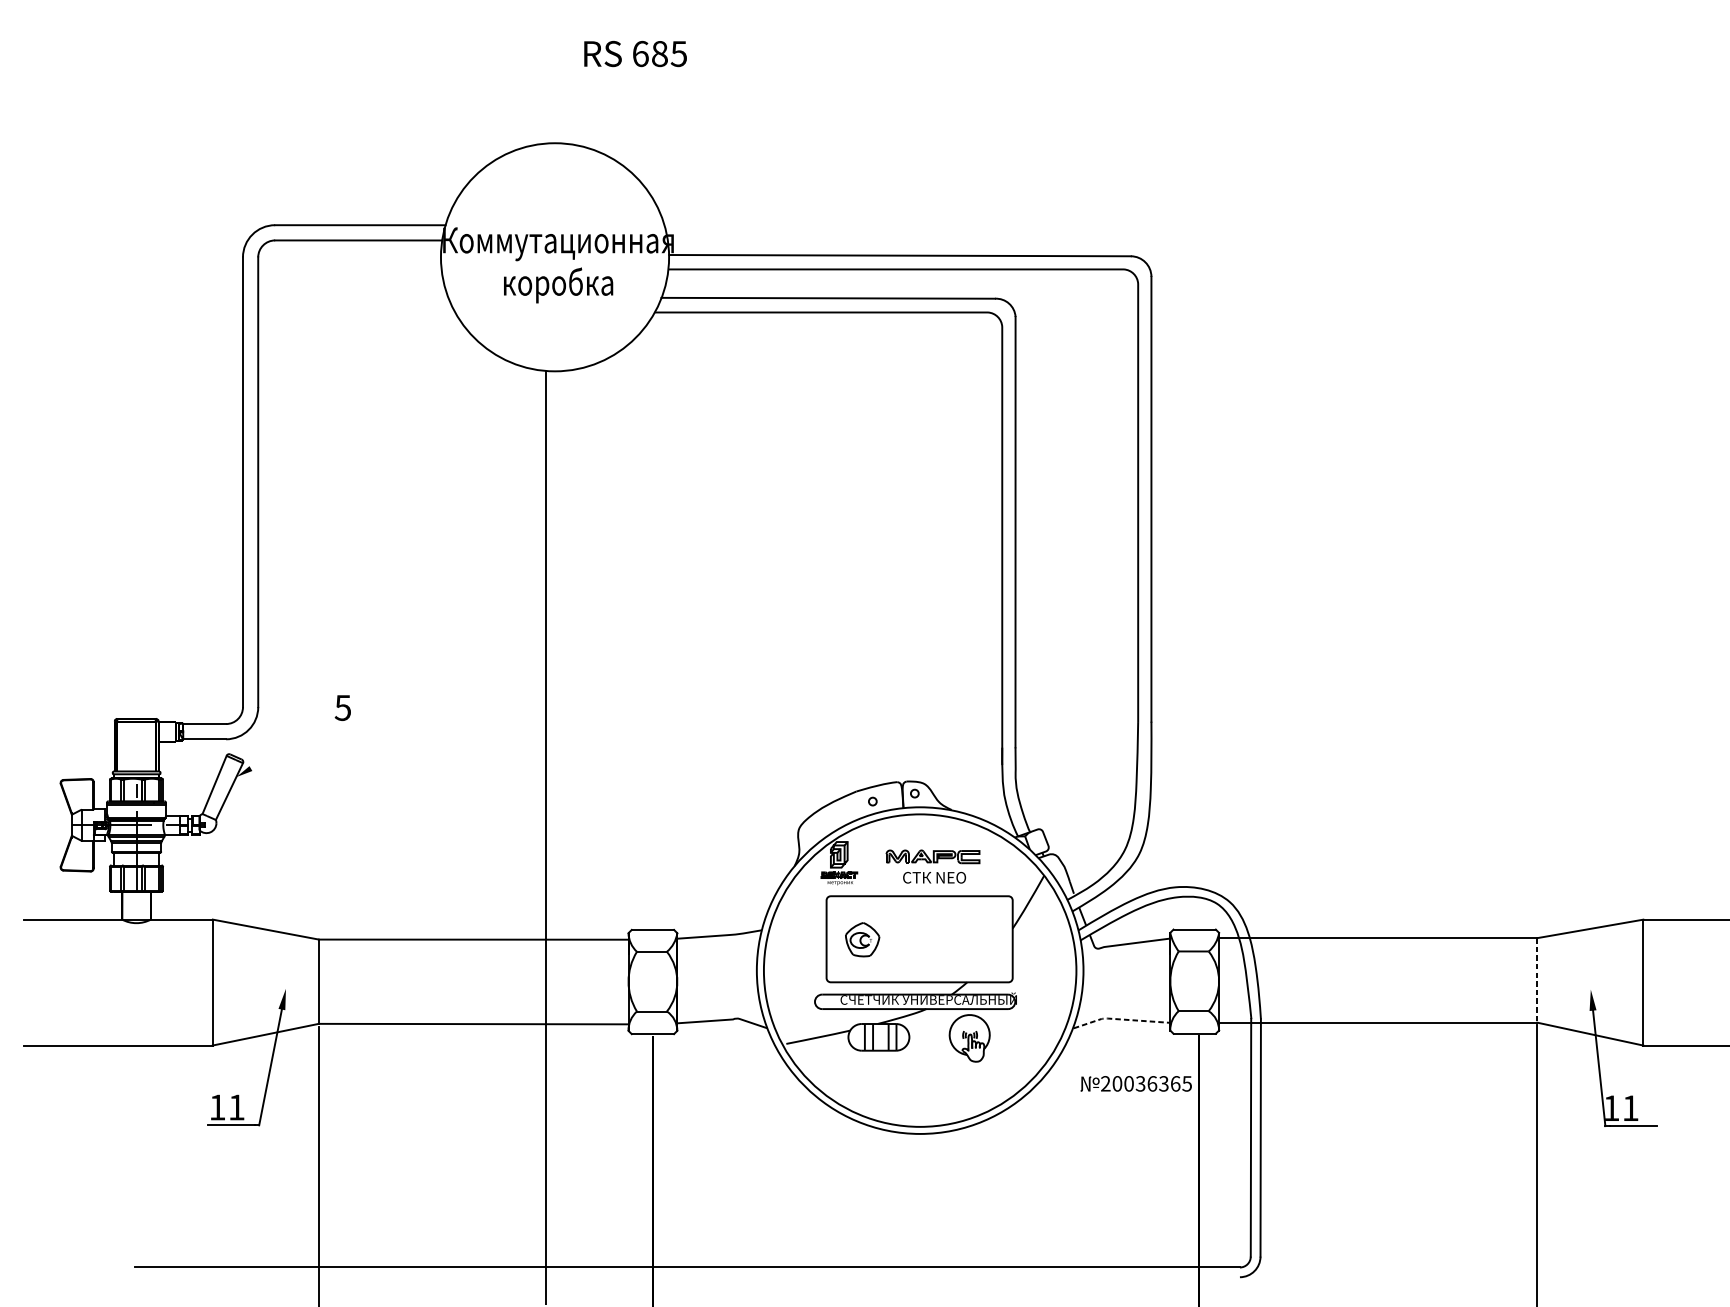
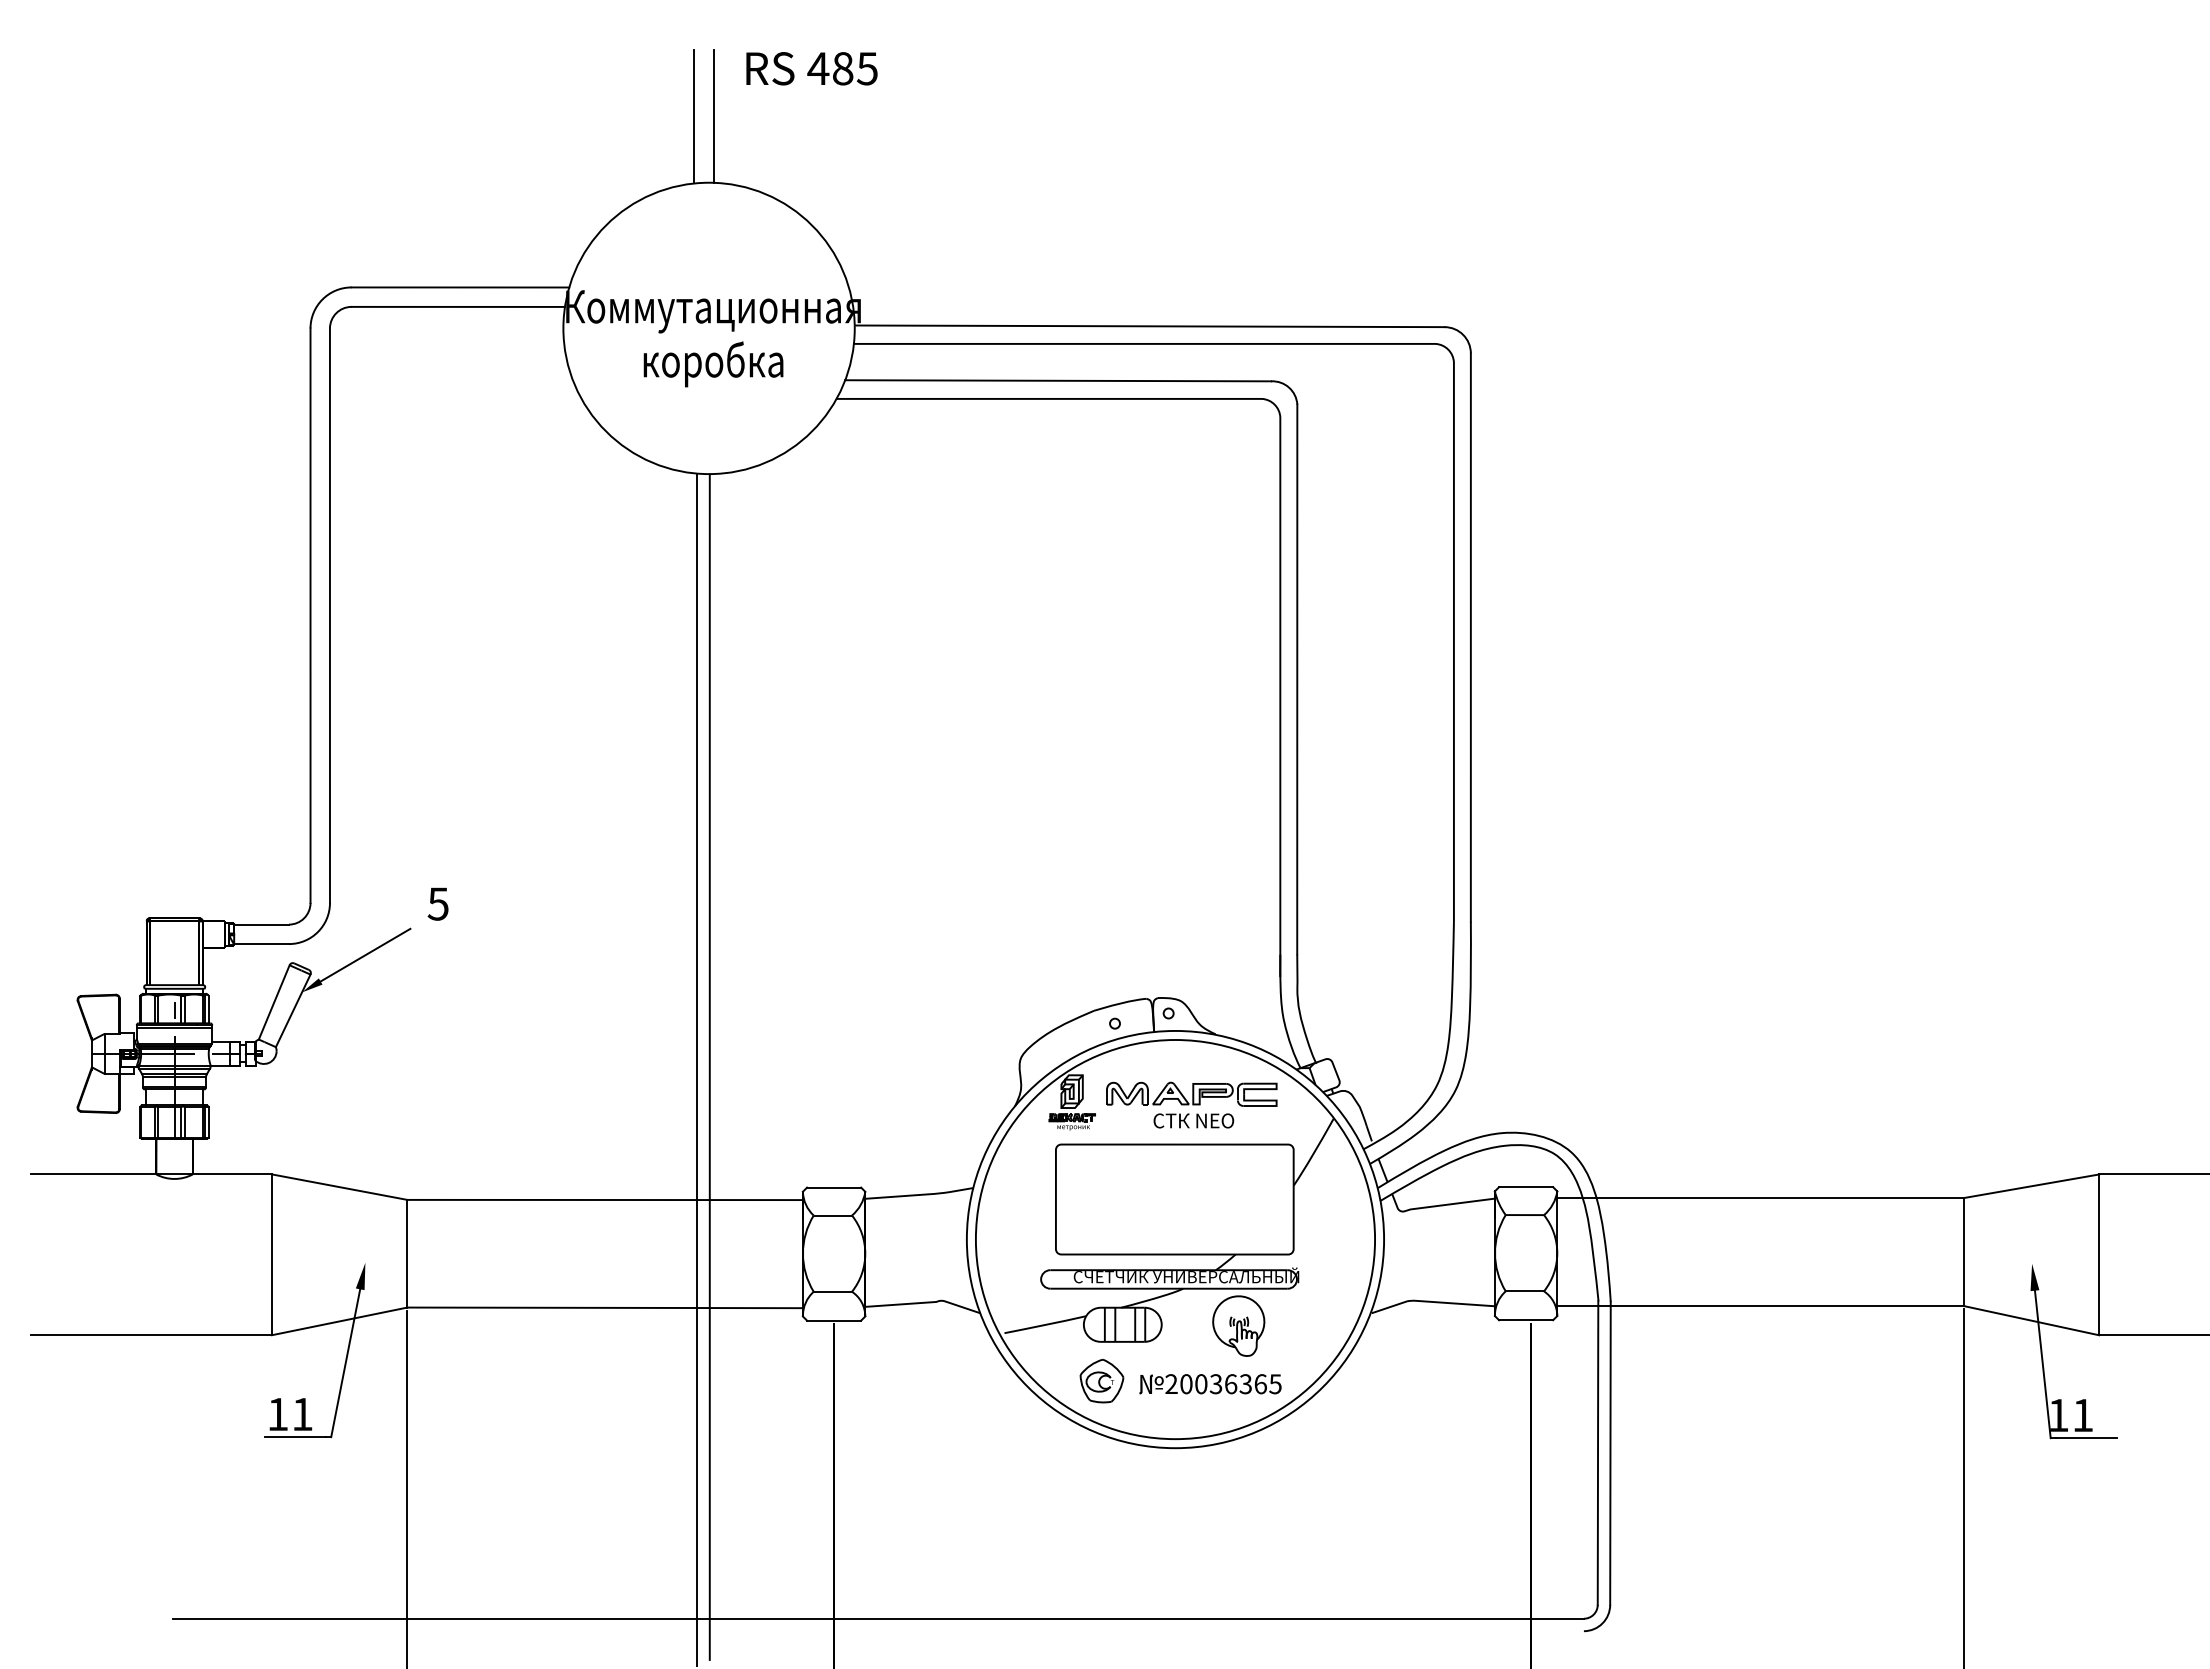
text: (640, 53) -> (818, 68), 685 -> 485
line: (543, 91) -> (694, 116), added
line: (558, 91) -> (713, 116), added
line: (286, 747) -> (365, 954), added
line: (555, 835) -> (709, 1066), added
part: (932, 856) -> (1191, 1093), size x1.43
part: (862, 939) -> (1101, 1380), moved
line: (1537, 980) -> (1963, 1252), dashed -> solid
line: (1118, 1019) -> (1428, 1301), dashed -> solid
text: (1136, 1084) -> (1210, 1384), moved

